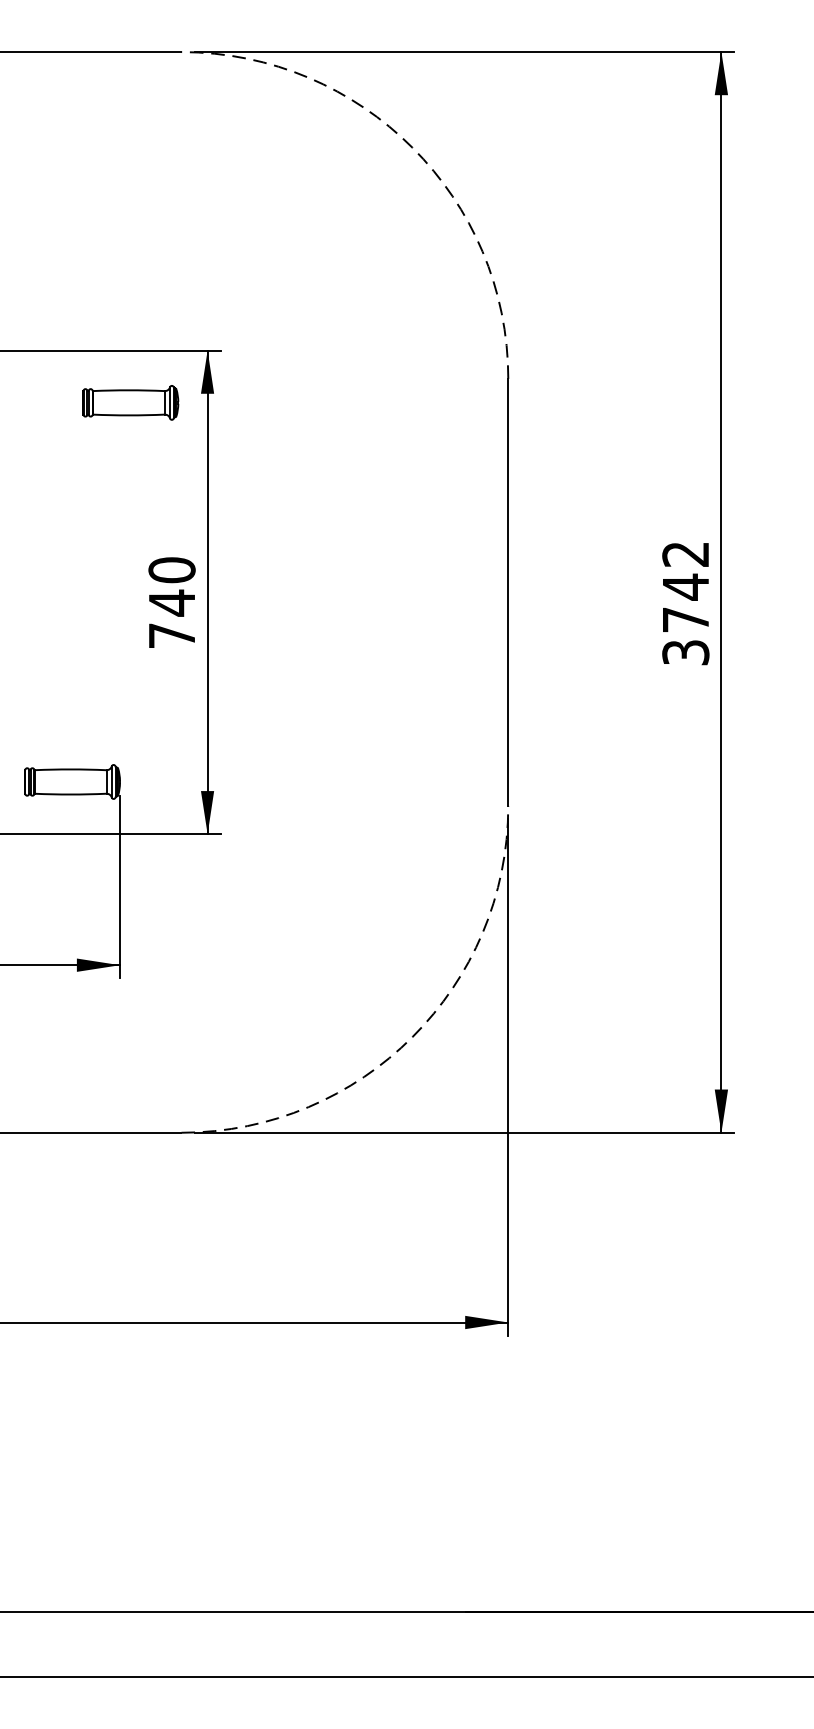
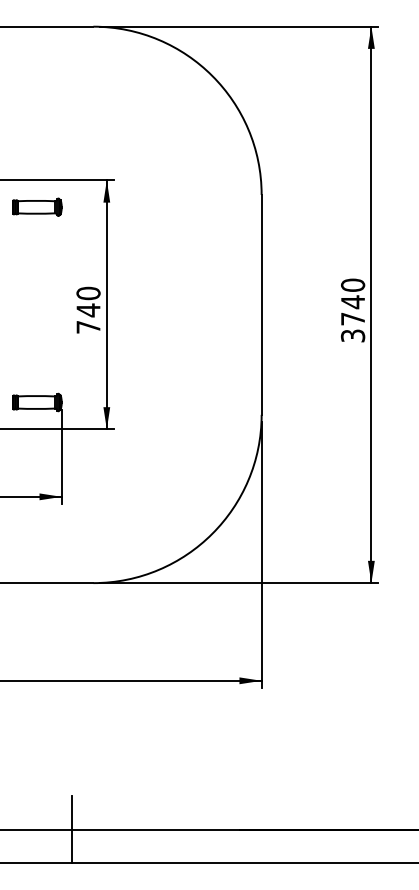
arc: (412, 146) -> (212, 75), dashed -> solid
part: (131, 401) -> (37, 206), moved
text: (686, 552) -> (353, 284), 3742 -> 3740
arc: (412, 1036) -> (212, 533), dashed -> solid
line: (138, 1611) -> (71, 829), added

